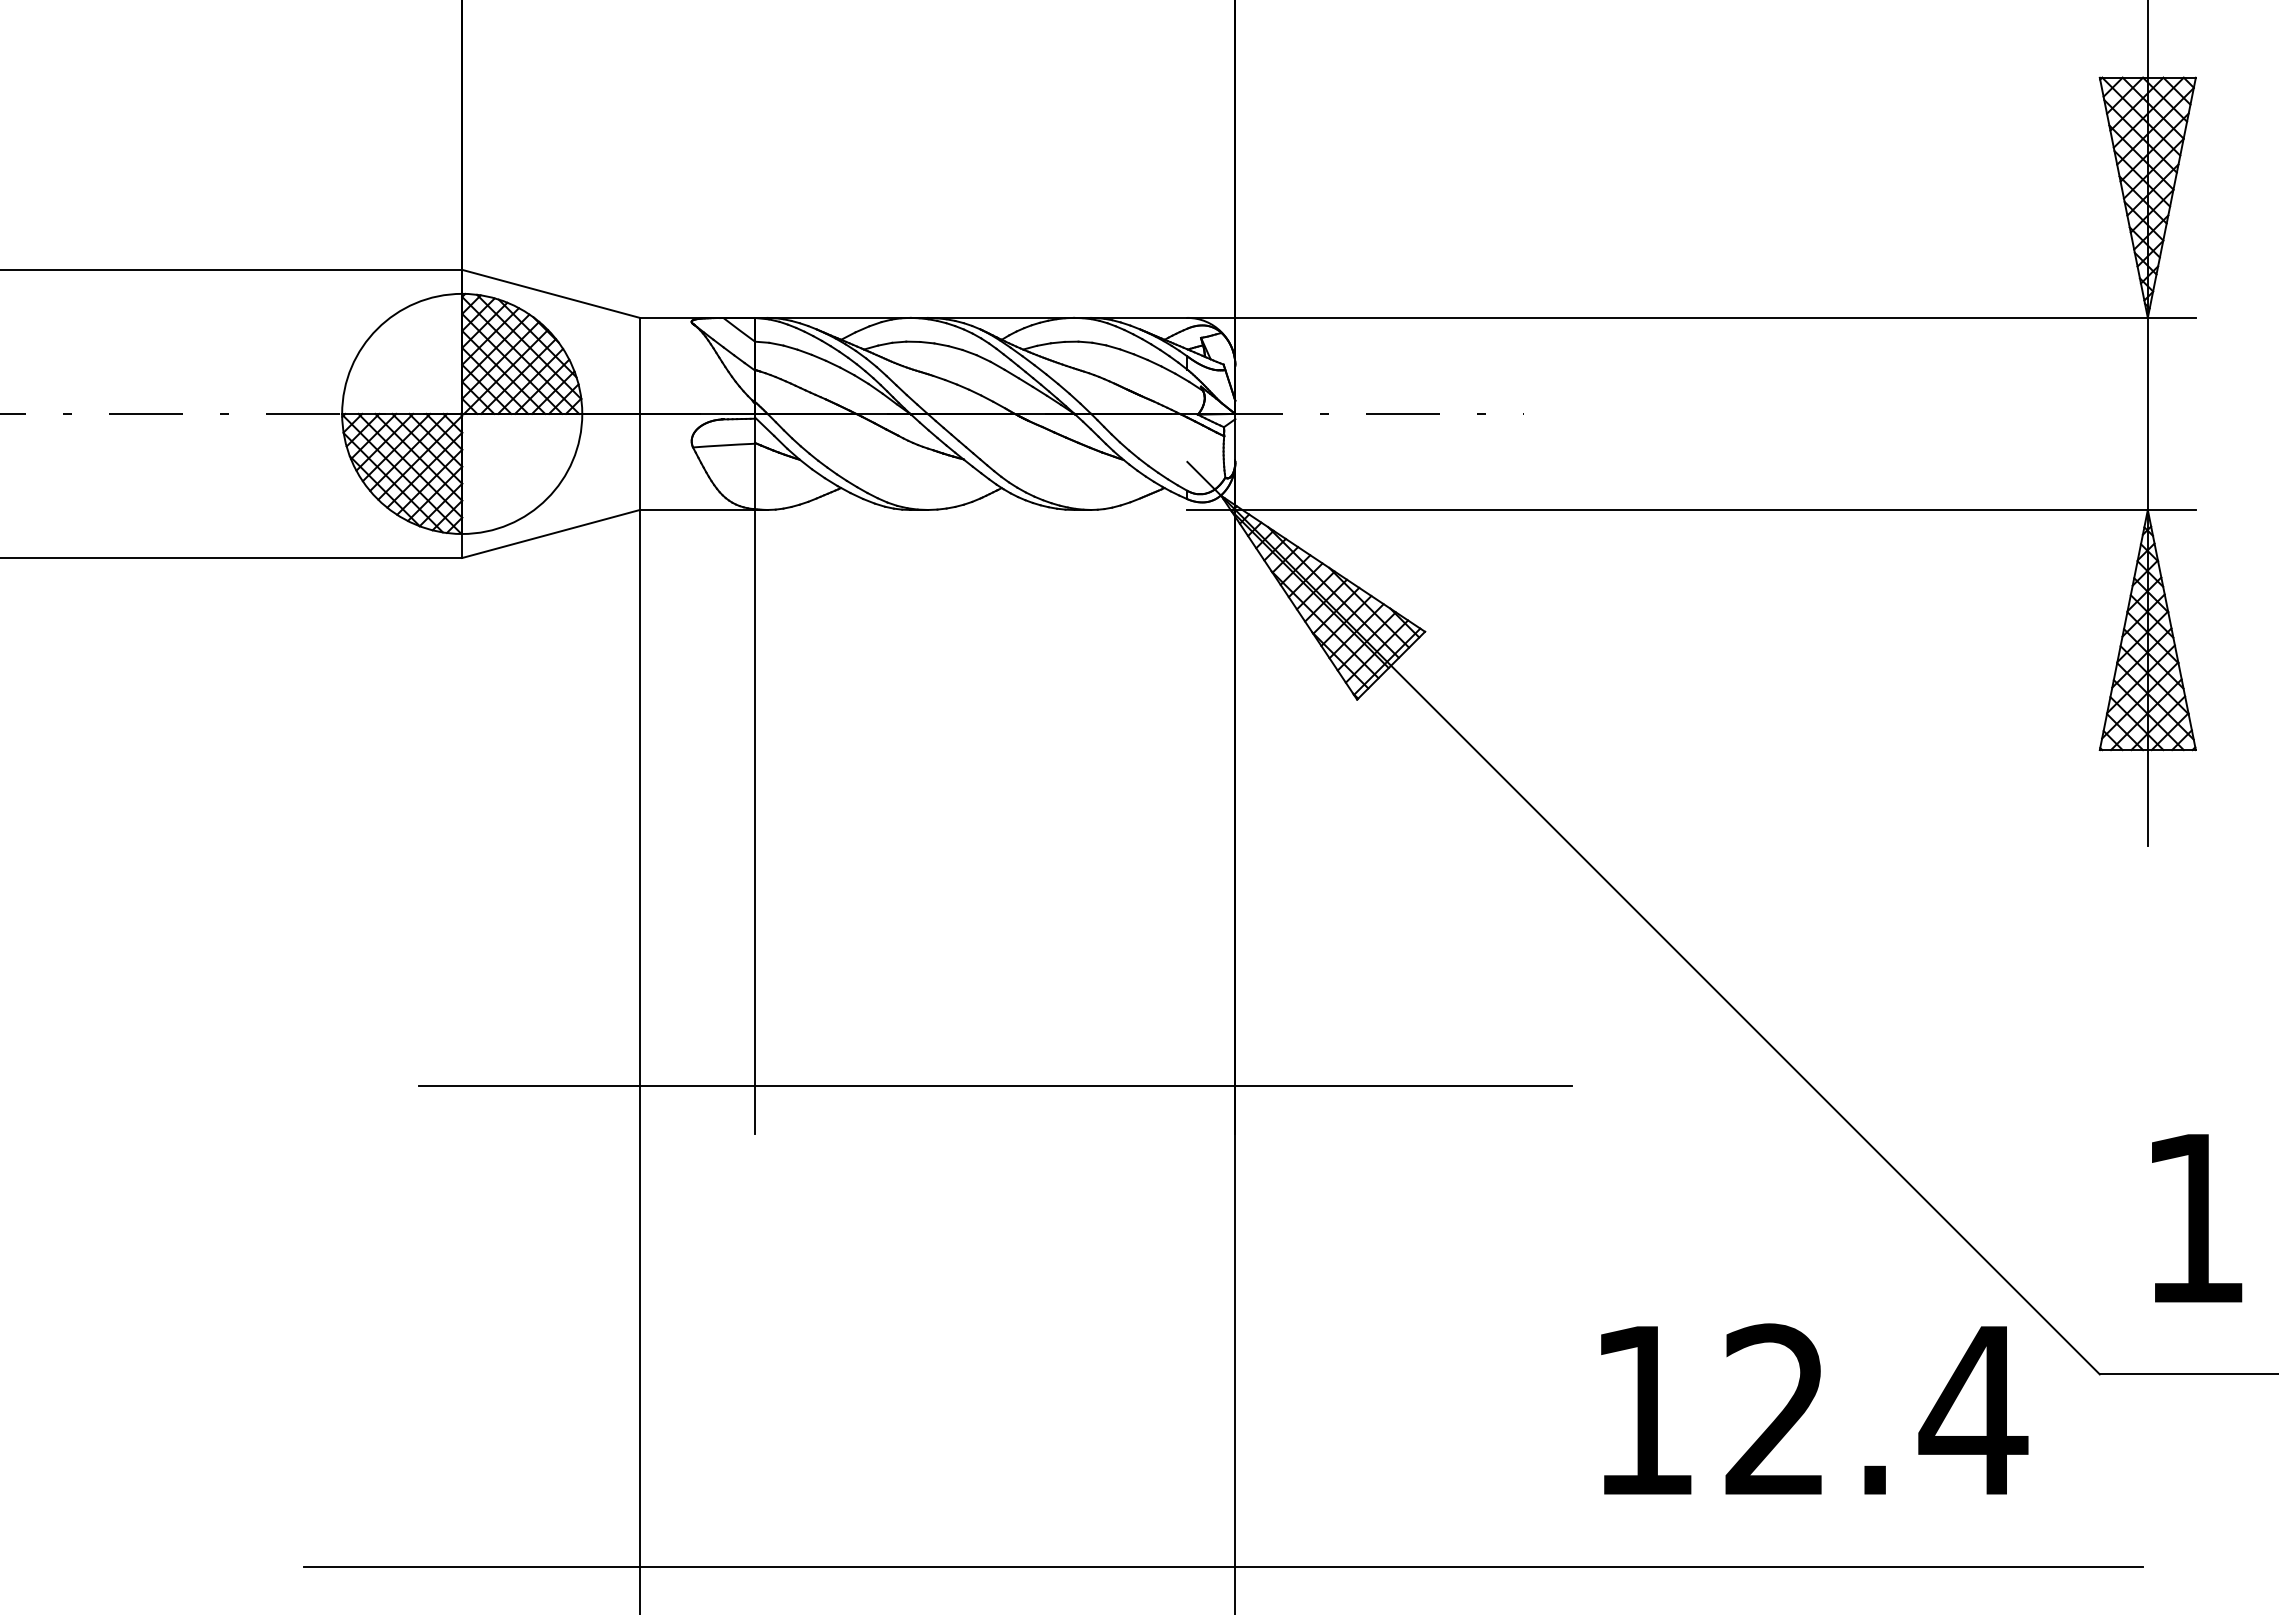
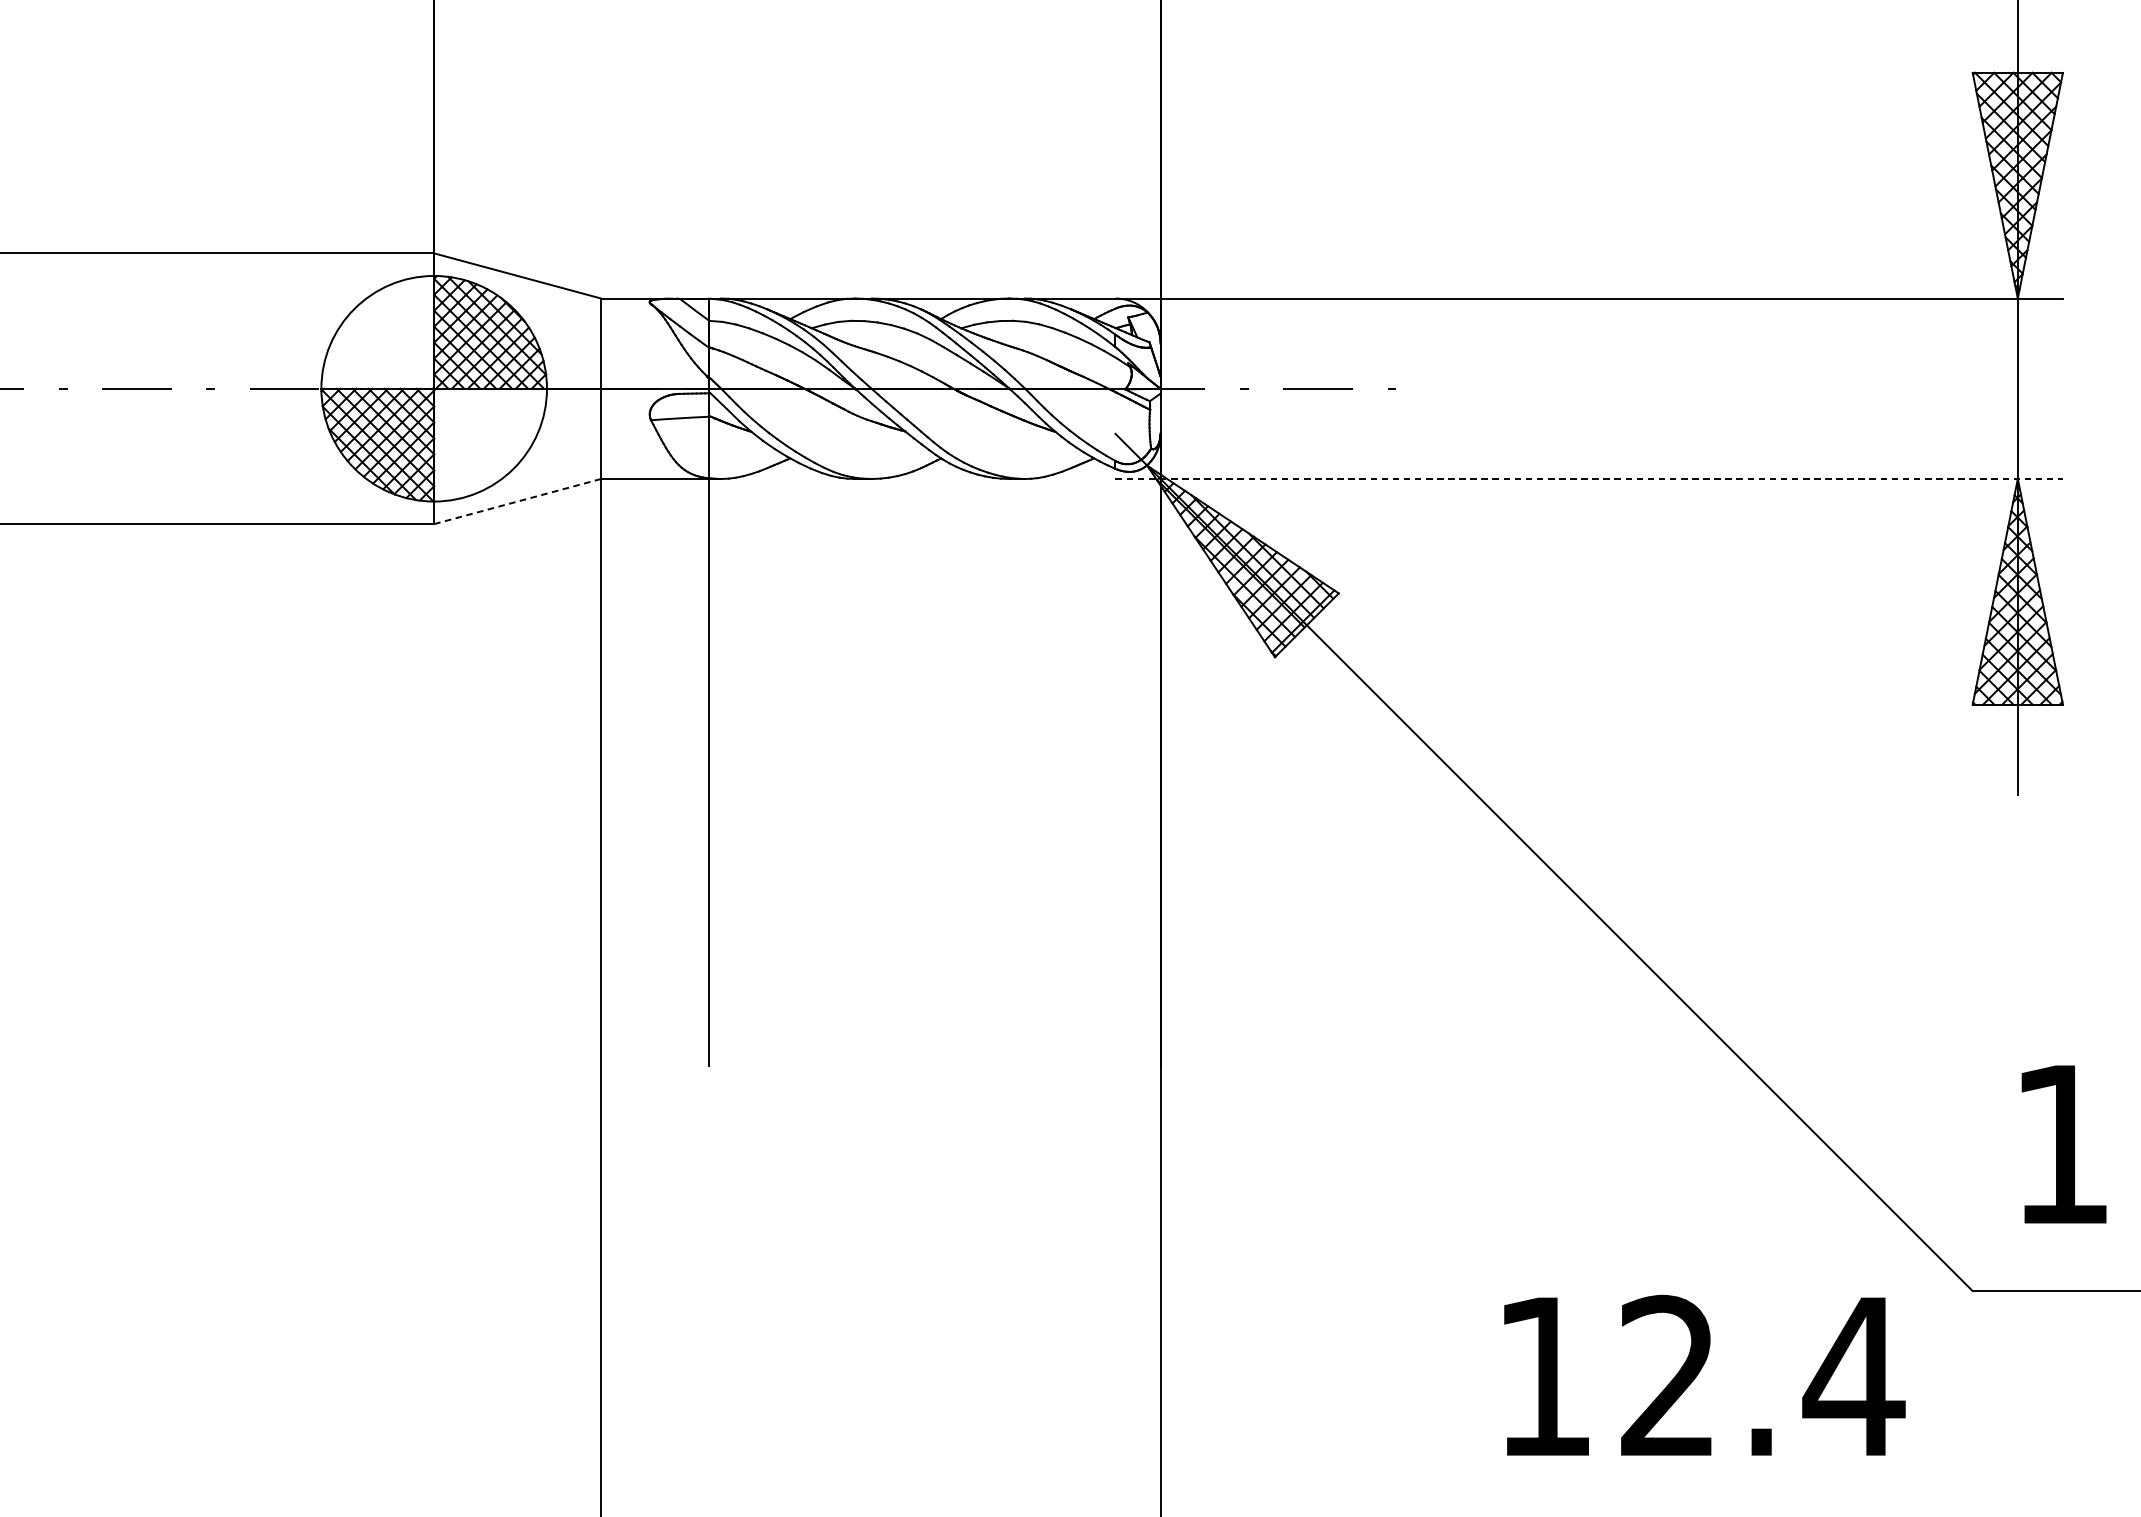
line: (1692, 509) -> (1590, 478), solid -> dashed
line: (551, 533) -> (518, 501), solid -> dashed
line: (995, 1086) -> (935, 1020), removed
text: (1814, 1408) -> (1704, 1374), moved
line: (1223, 1566) -> (1149, 1471), removed

